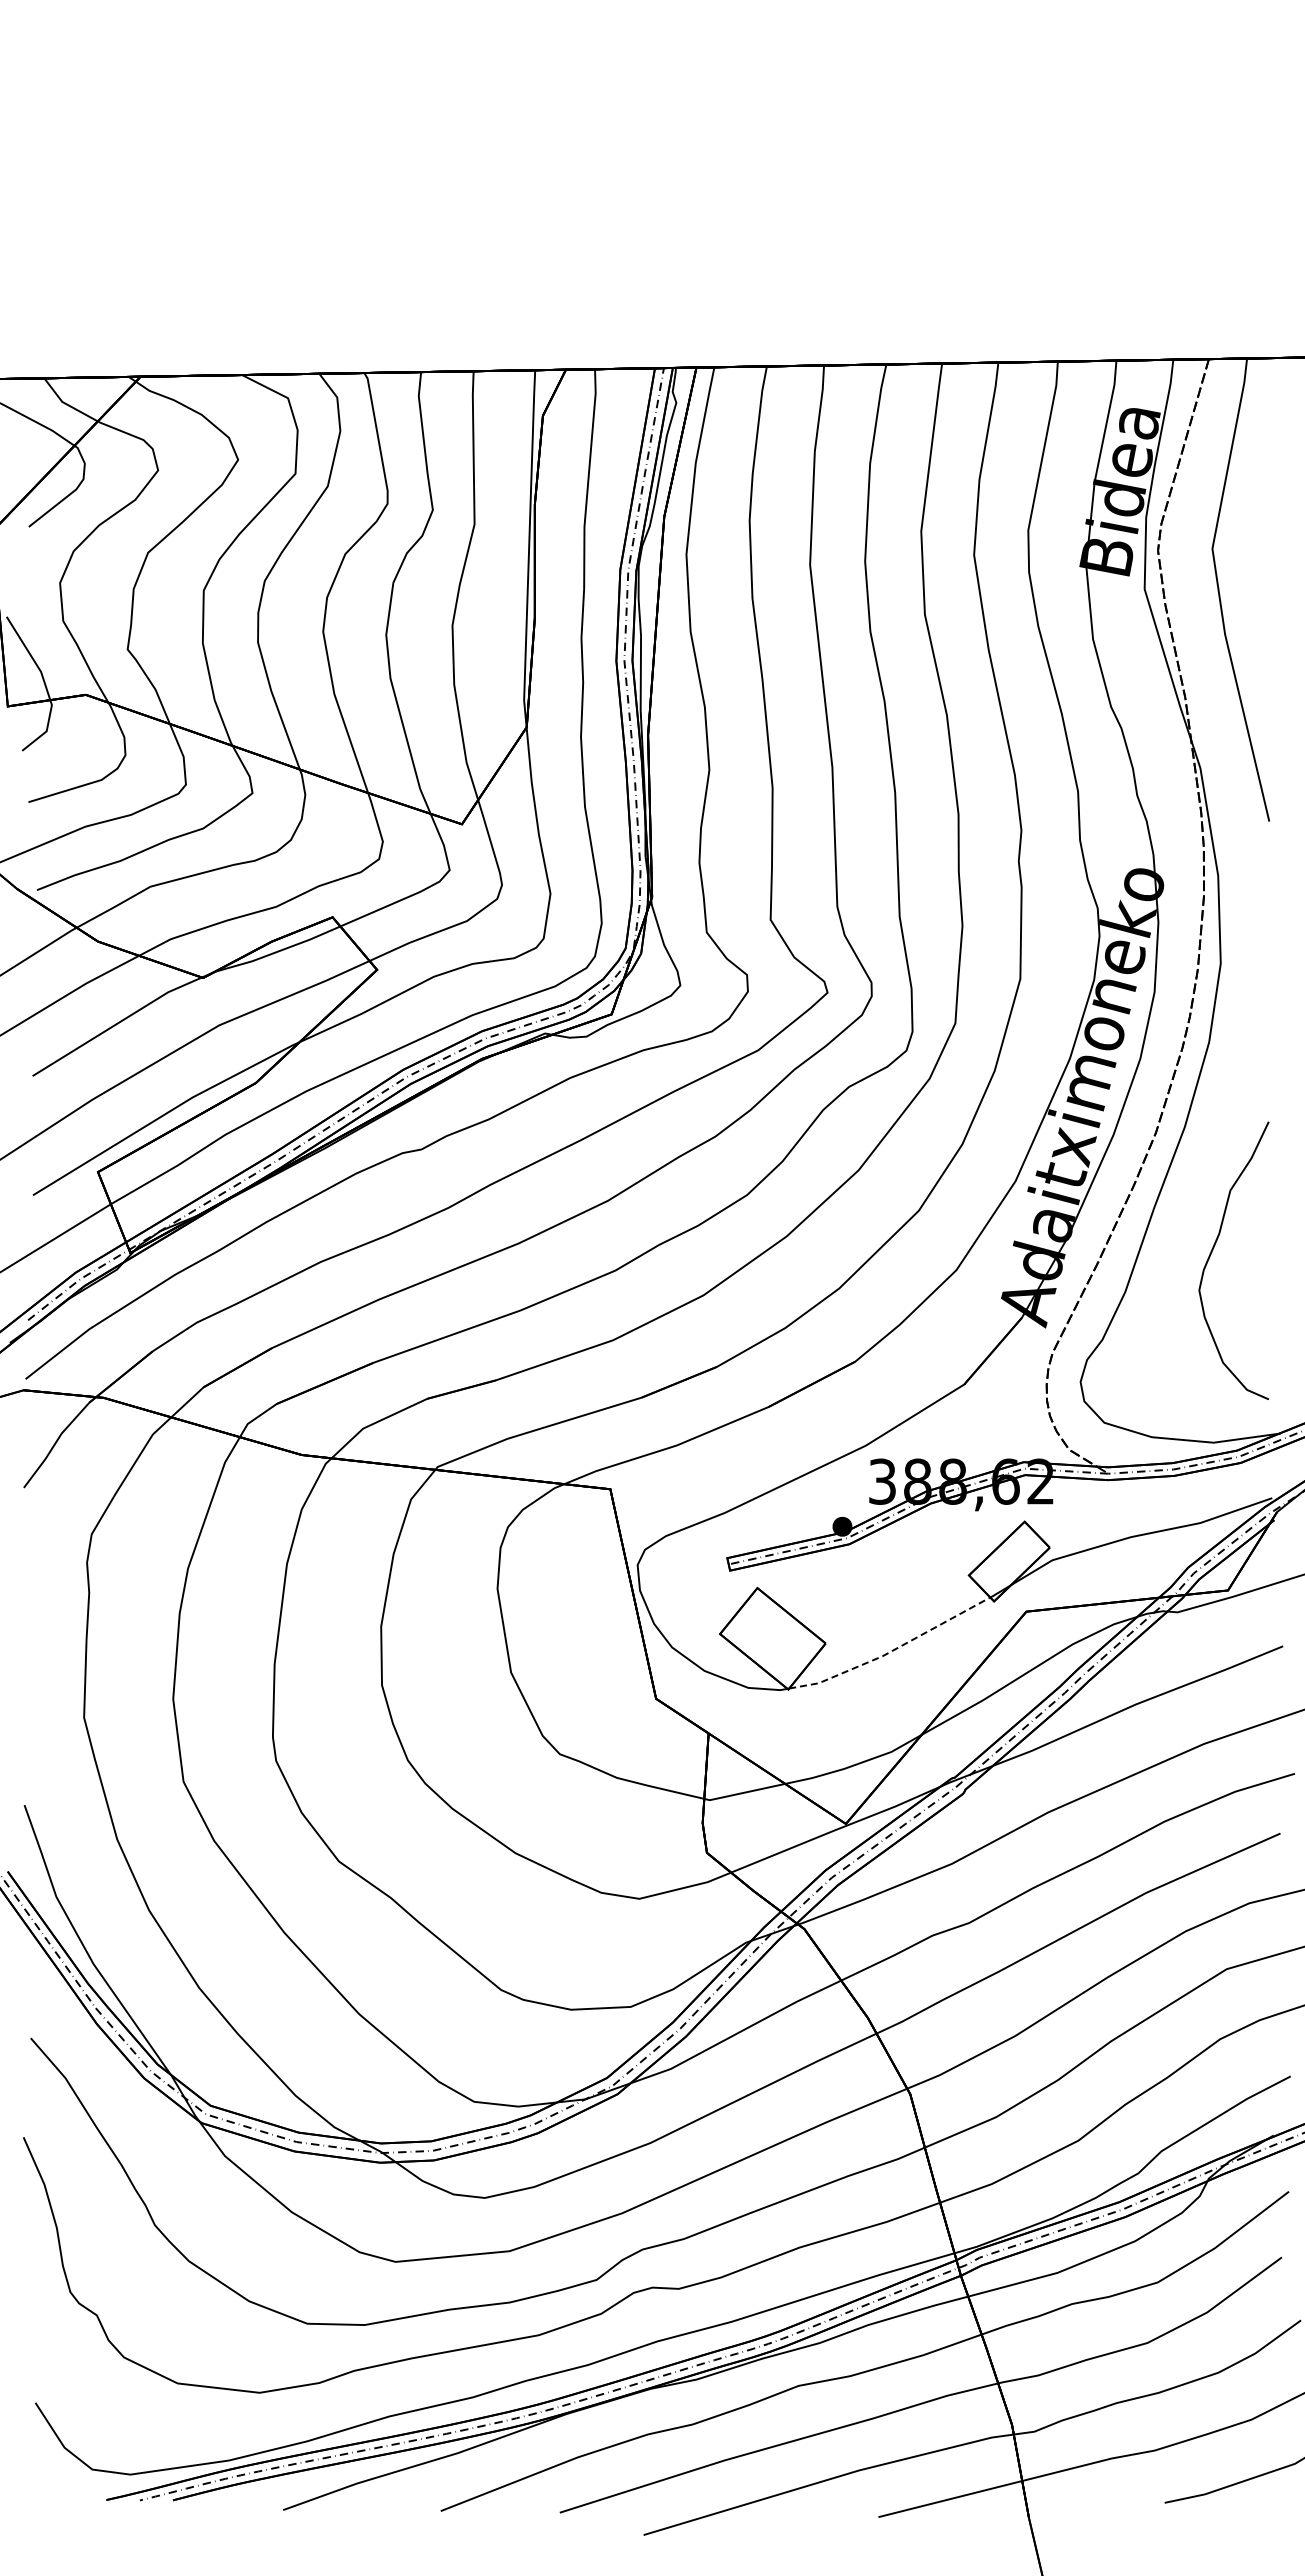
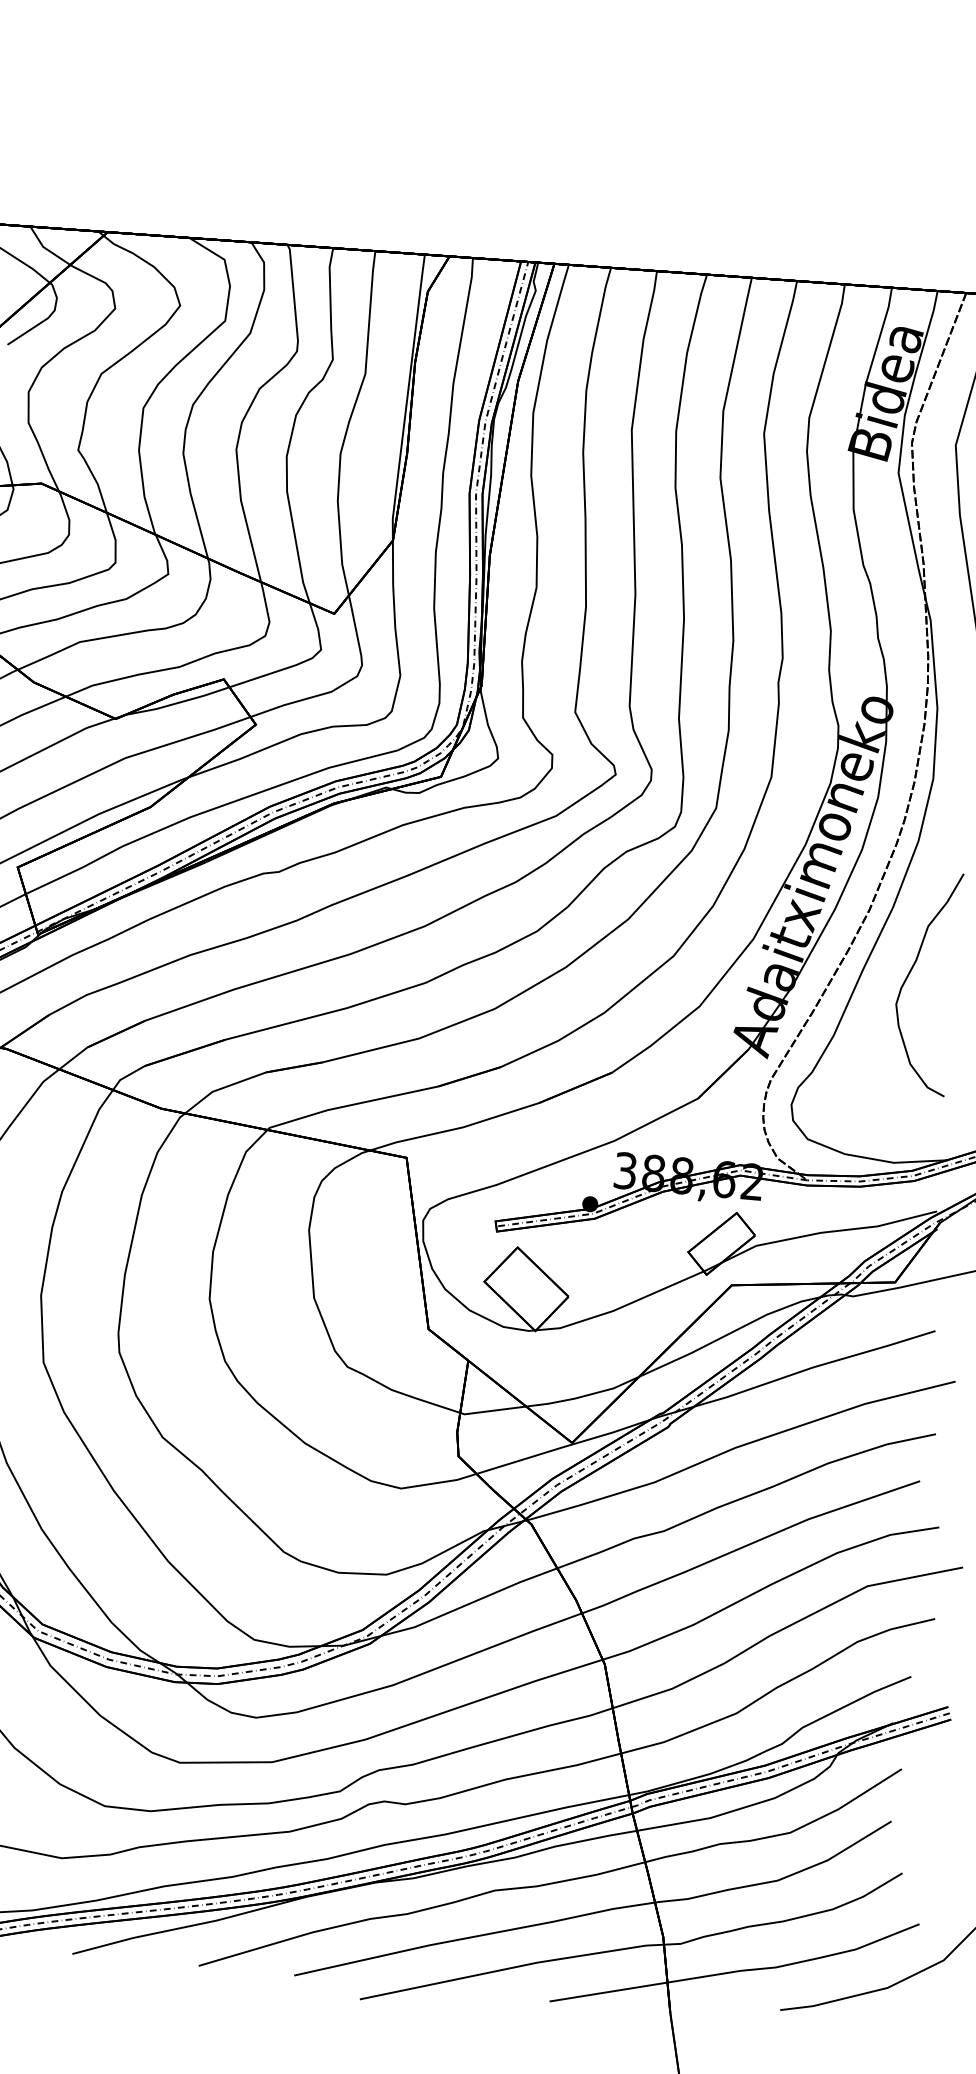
curve: (1213, 1250) -> (910, 973), moved
line: (892, 1650) -> (621, 1307), dashed -> solid

